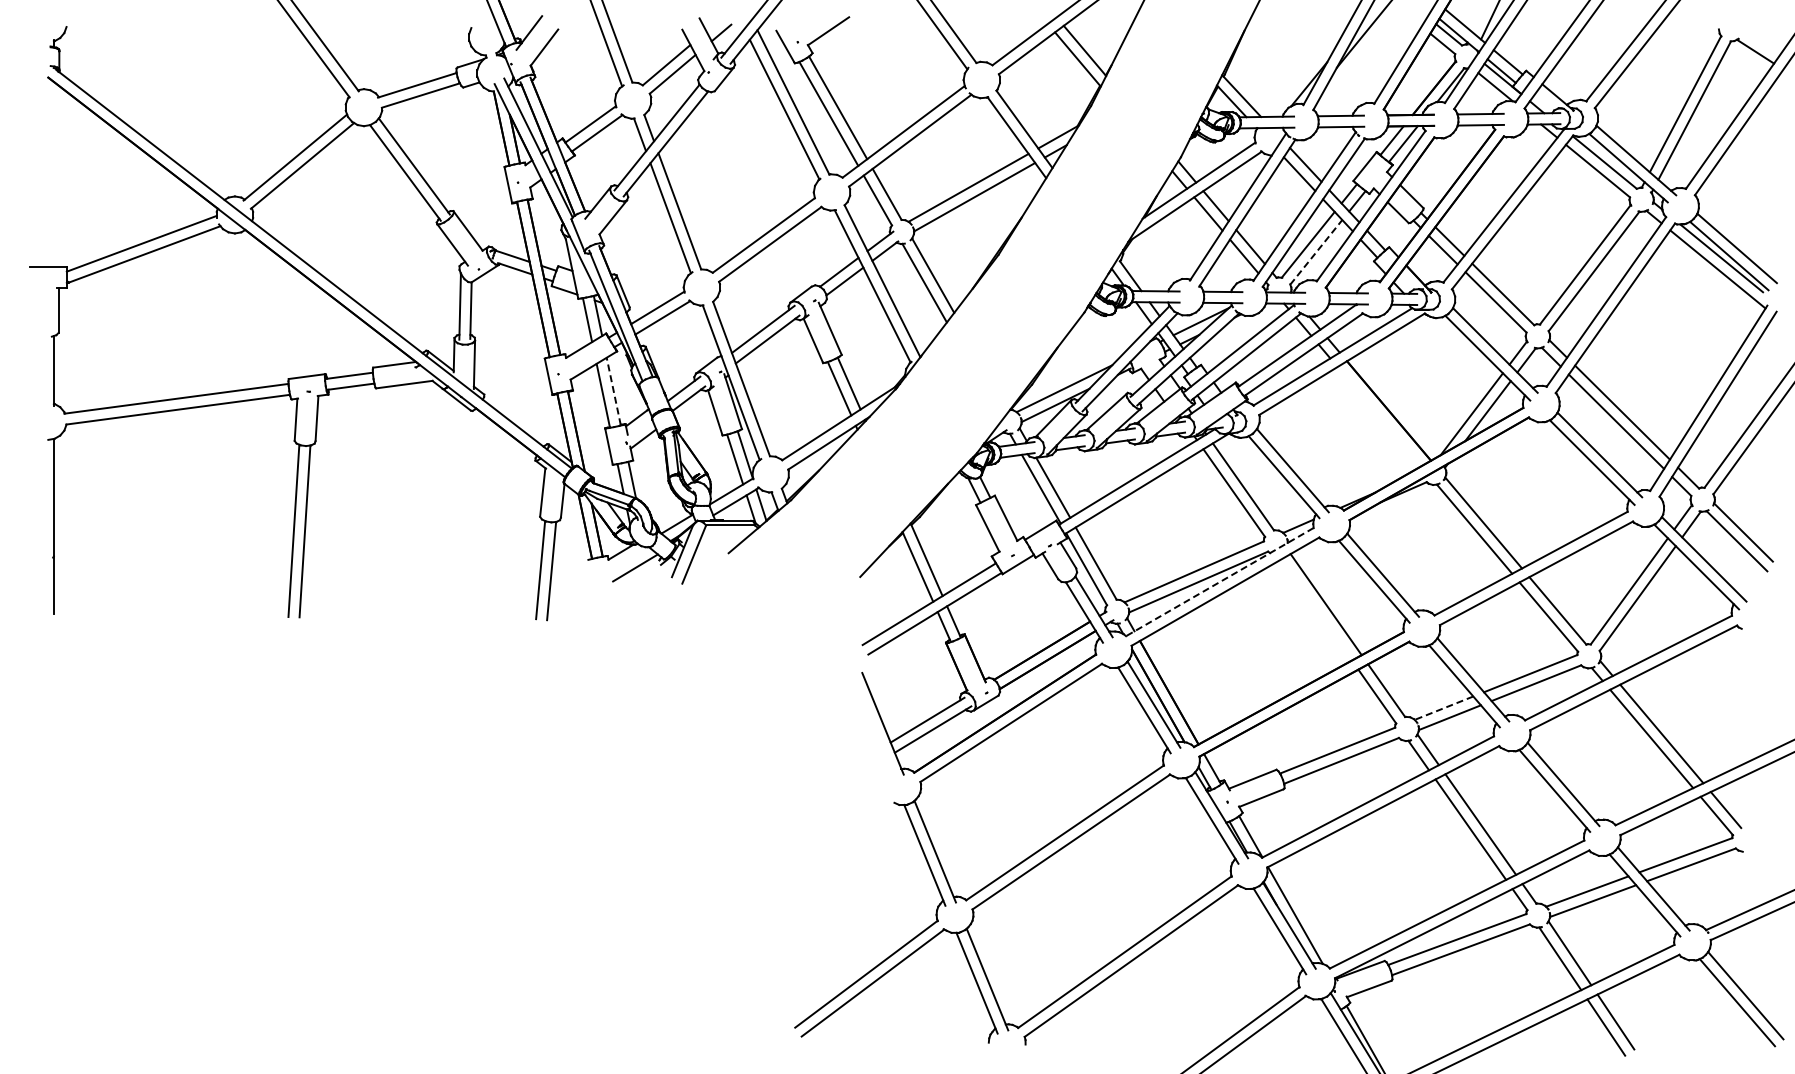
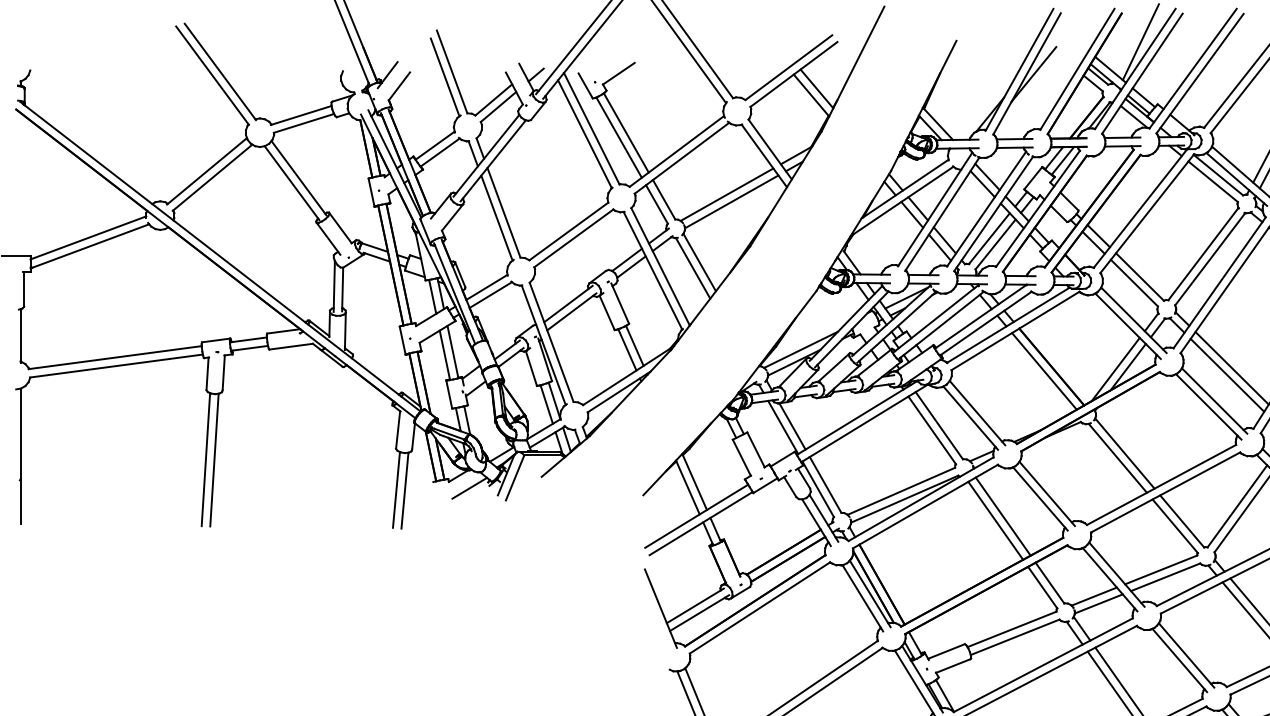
line: (1316, 251) -> (995, 243), dashed -> solid
line: (613, 390) -> (452, 351), dashed -> solid
line: (1379, 416) -> (1044, 371), added
line: (1219, 582) -> (920, 499), dashed -> solid
line: (1316, 609) -> (995, 520), added
line: (1444, 708) -> (1094, 596), dashed -> solid

